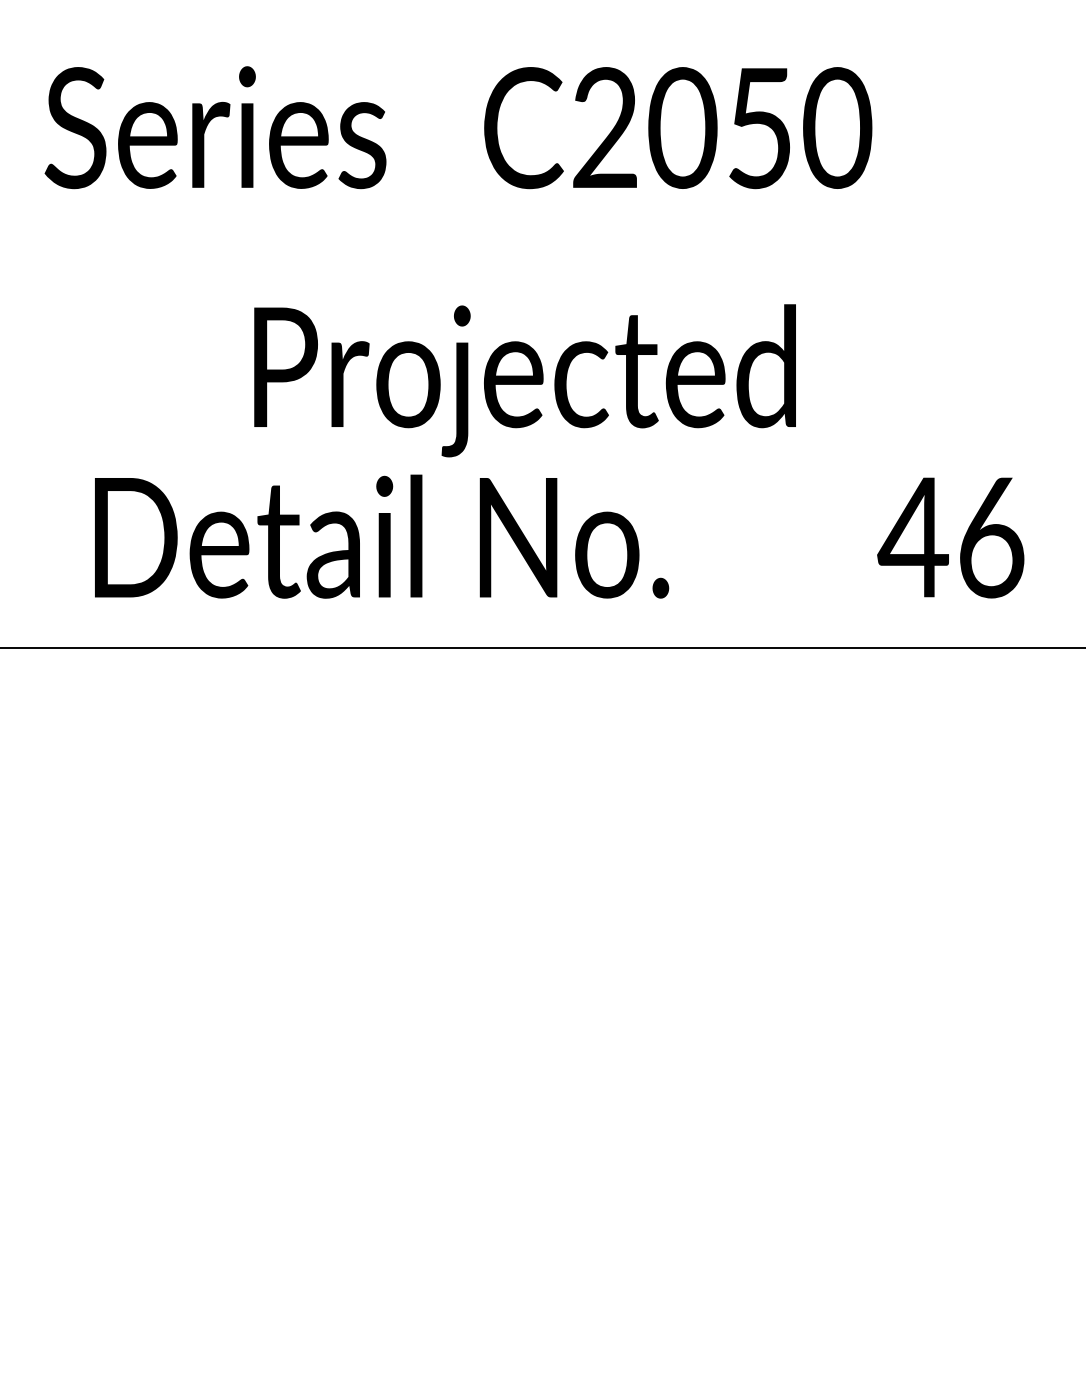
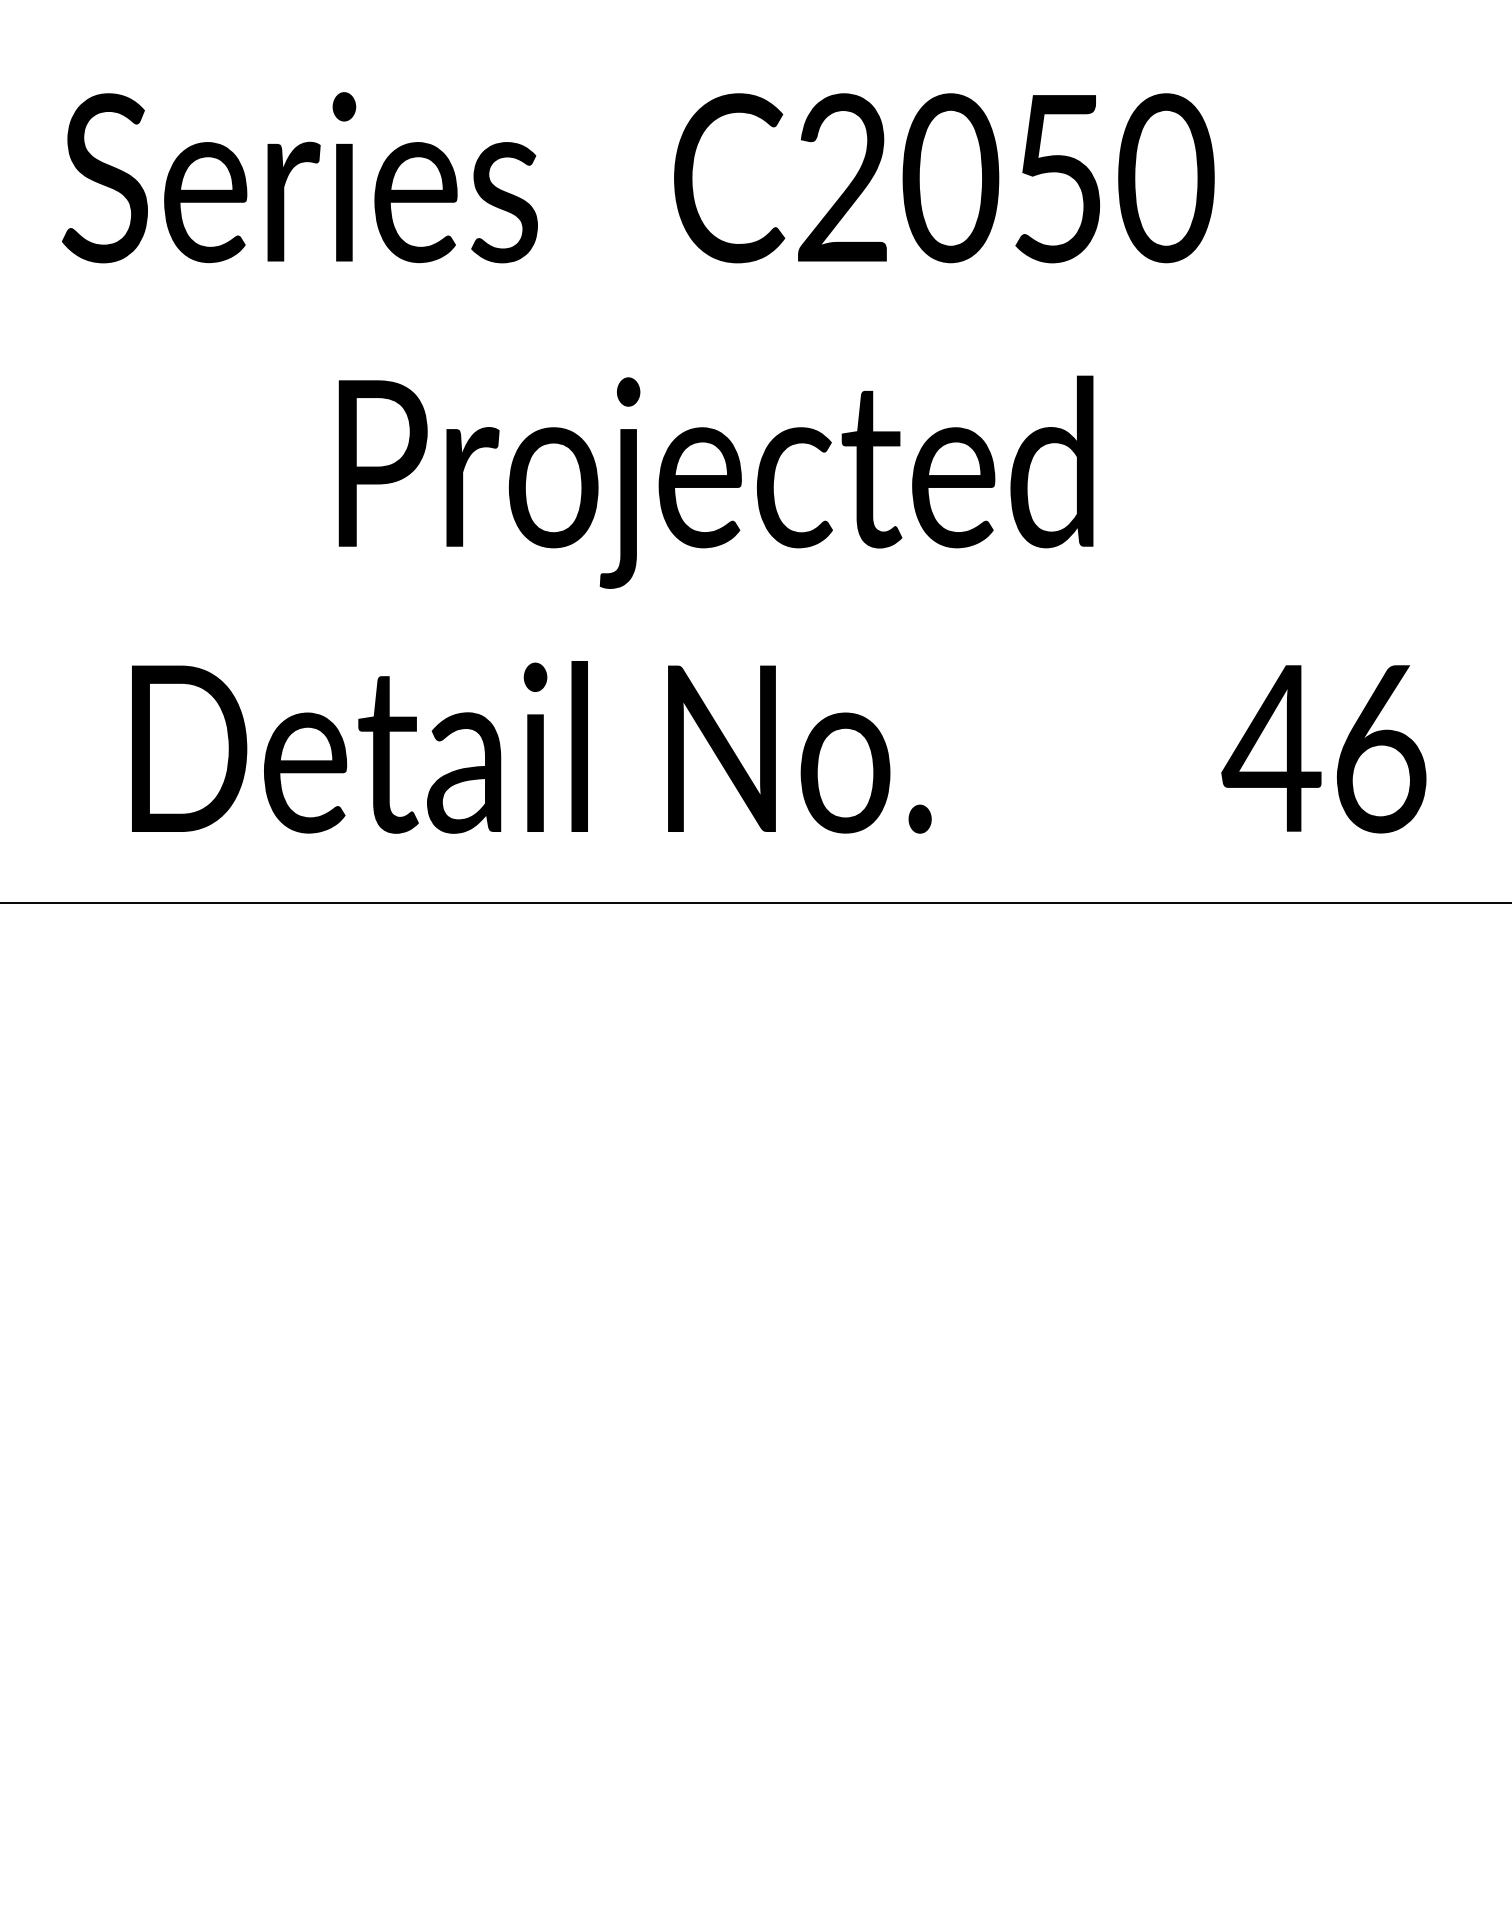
text: (524, 380) -> (715, 481), moved

